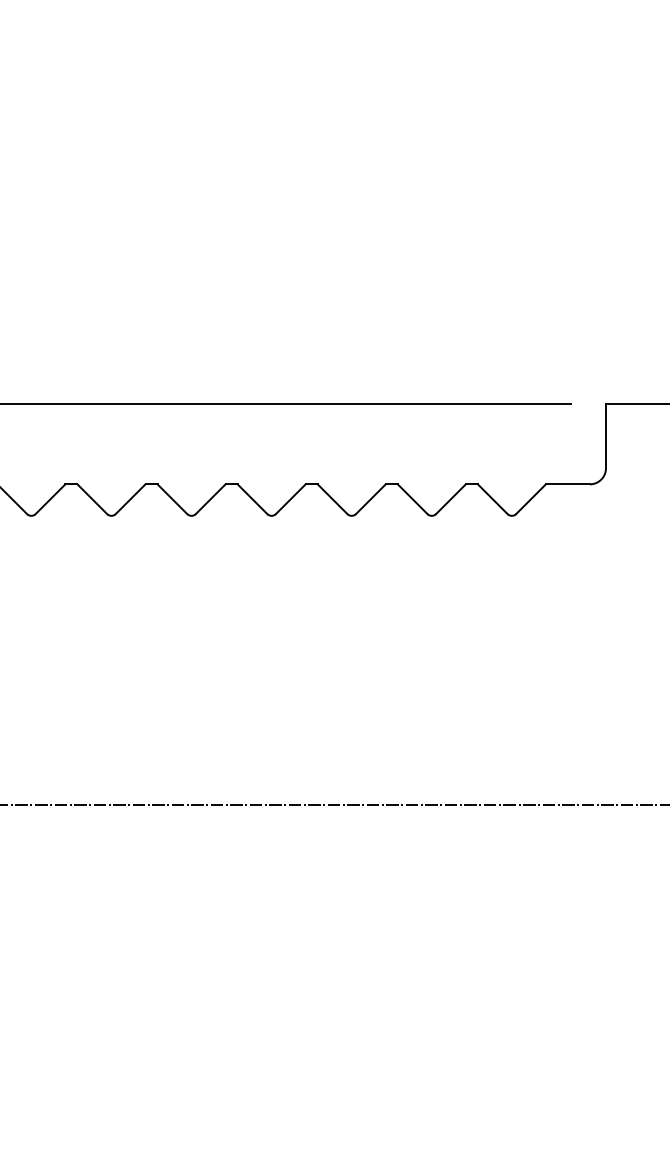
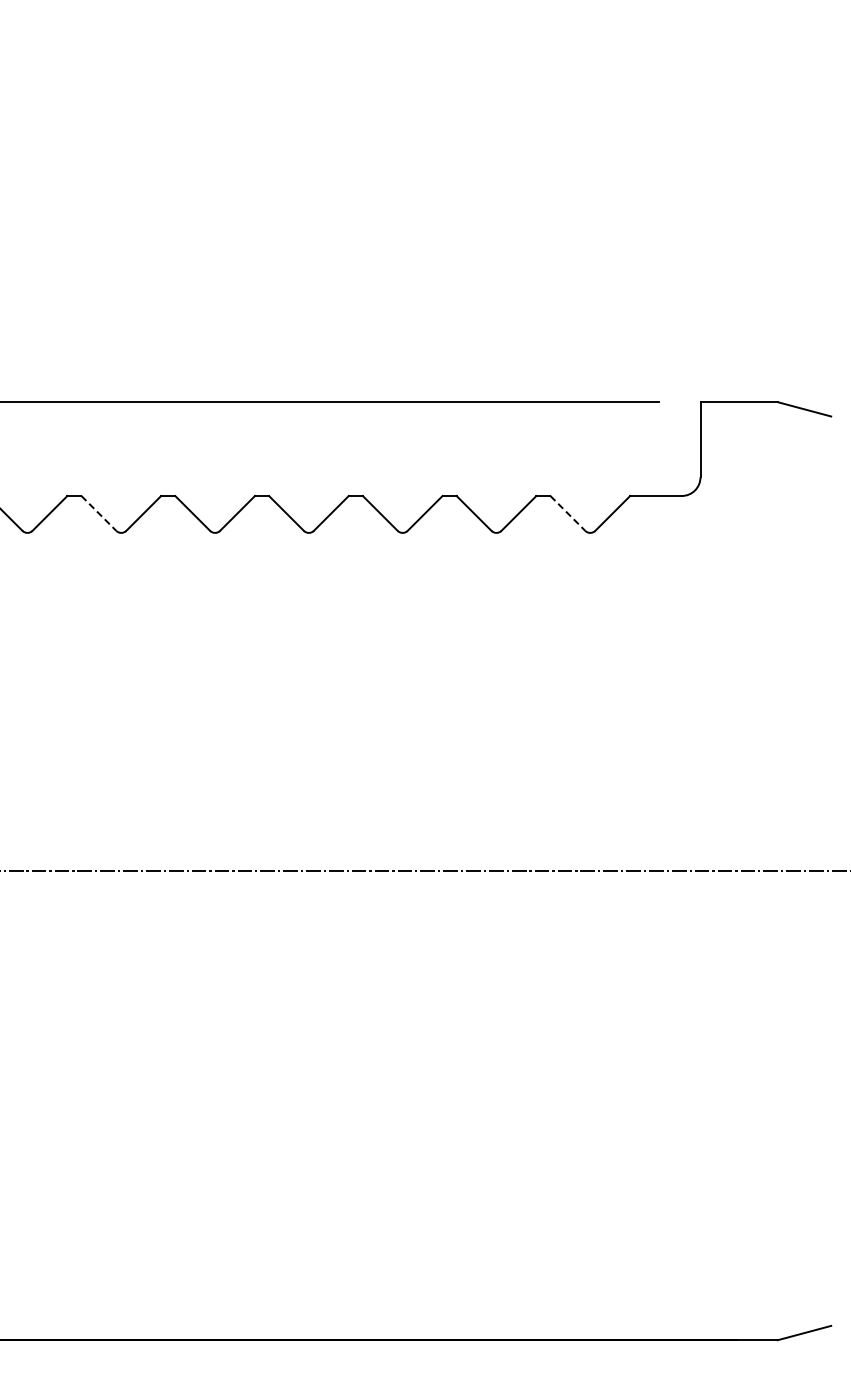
line: (91, 499) -> (98, 513), solid -> dashed
line: (492, 499) -> (567, 513), solid -> dashed

